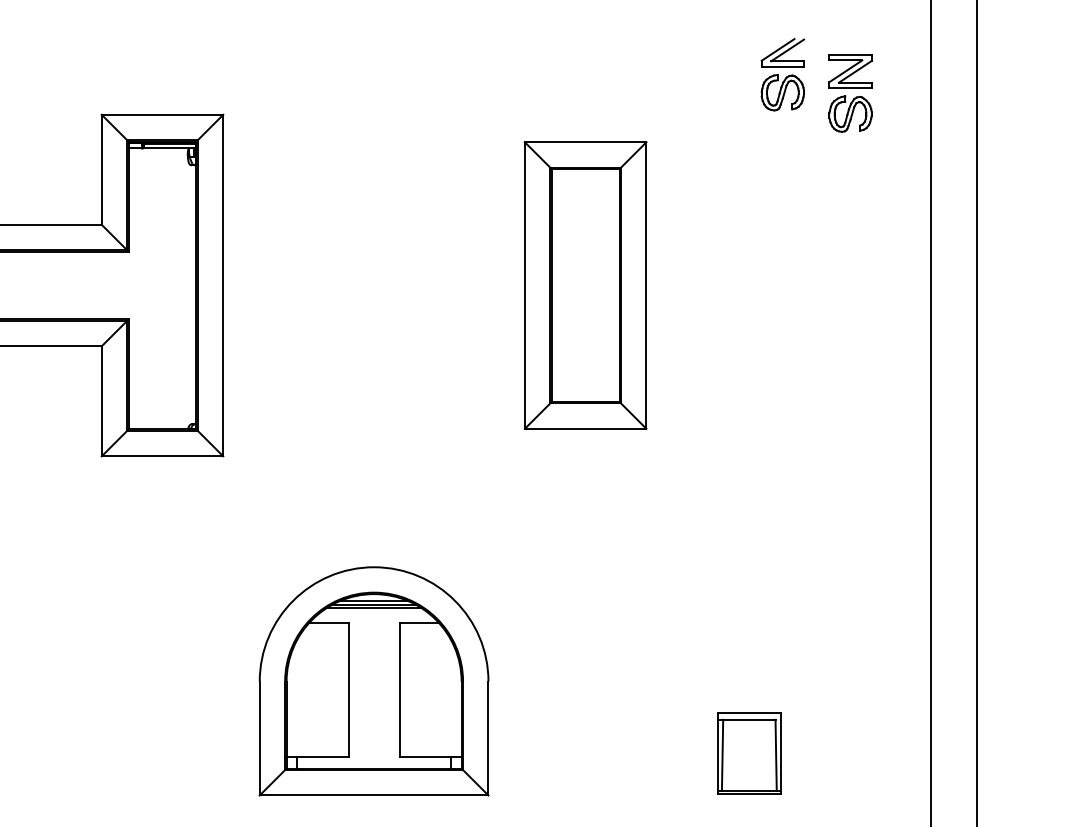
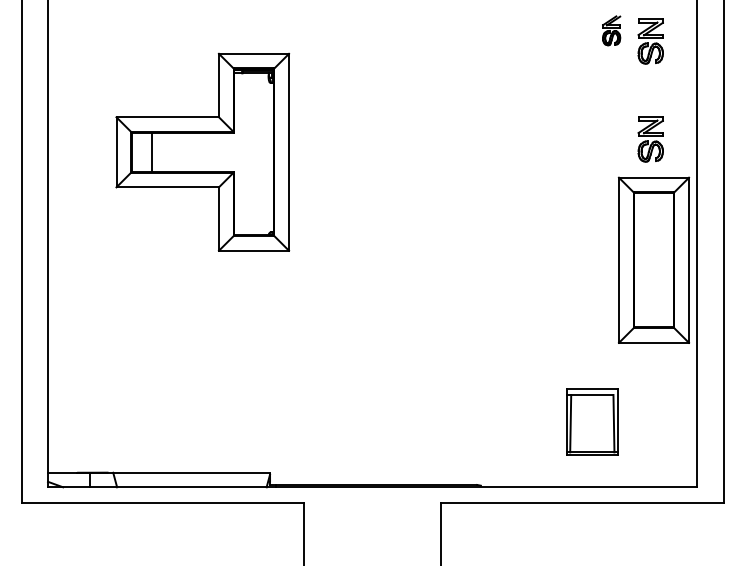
part: (782, 74) -> (611, 30), size x0.7
part: (850, 263) -> (650, 139), added
part: (584, 284) -> (653, 259), moved
part: (373, 681) -> (375, 380), removed
part: (749, 752) -> (592, 421), size x1.4

